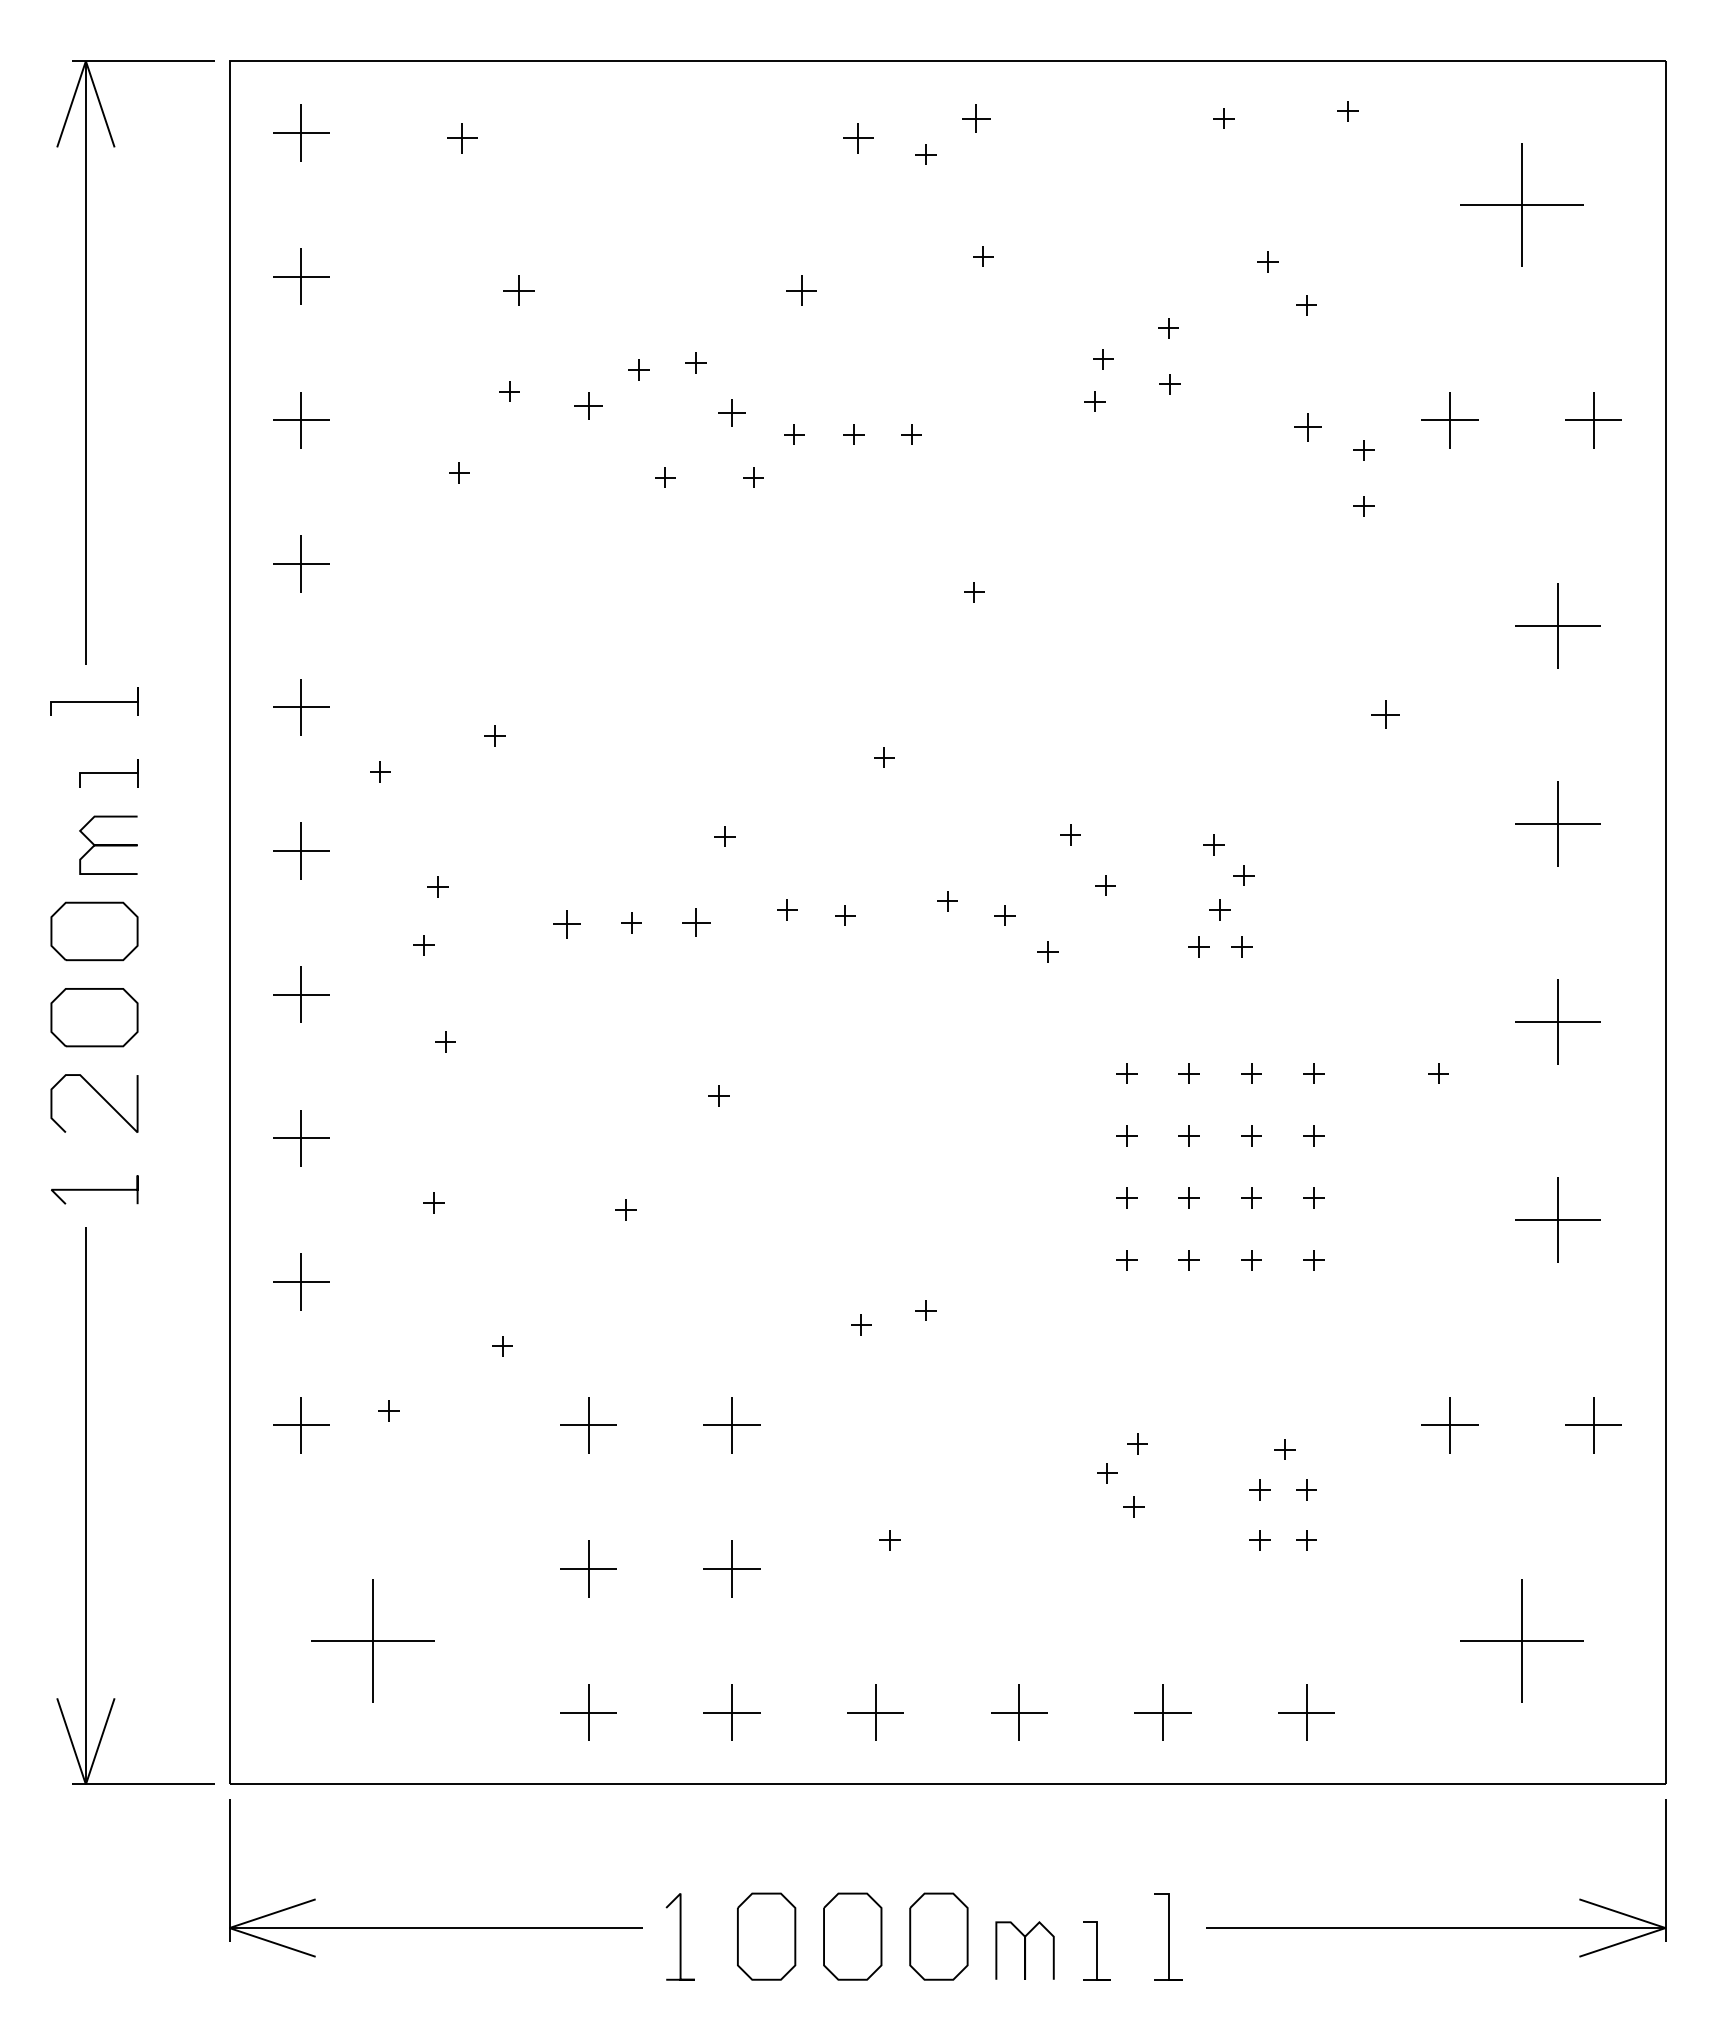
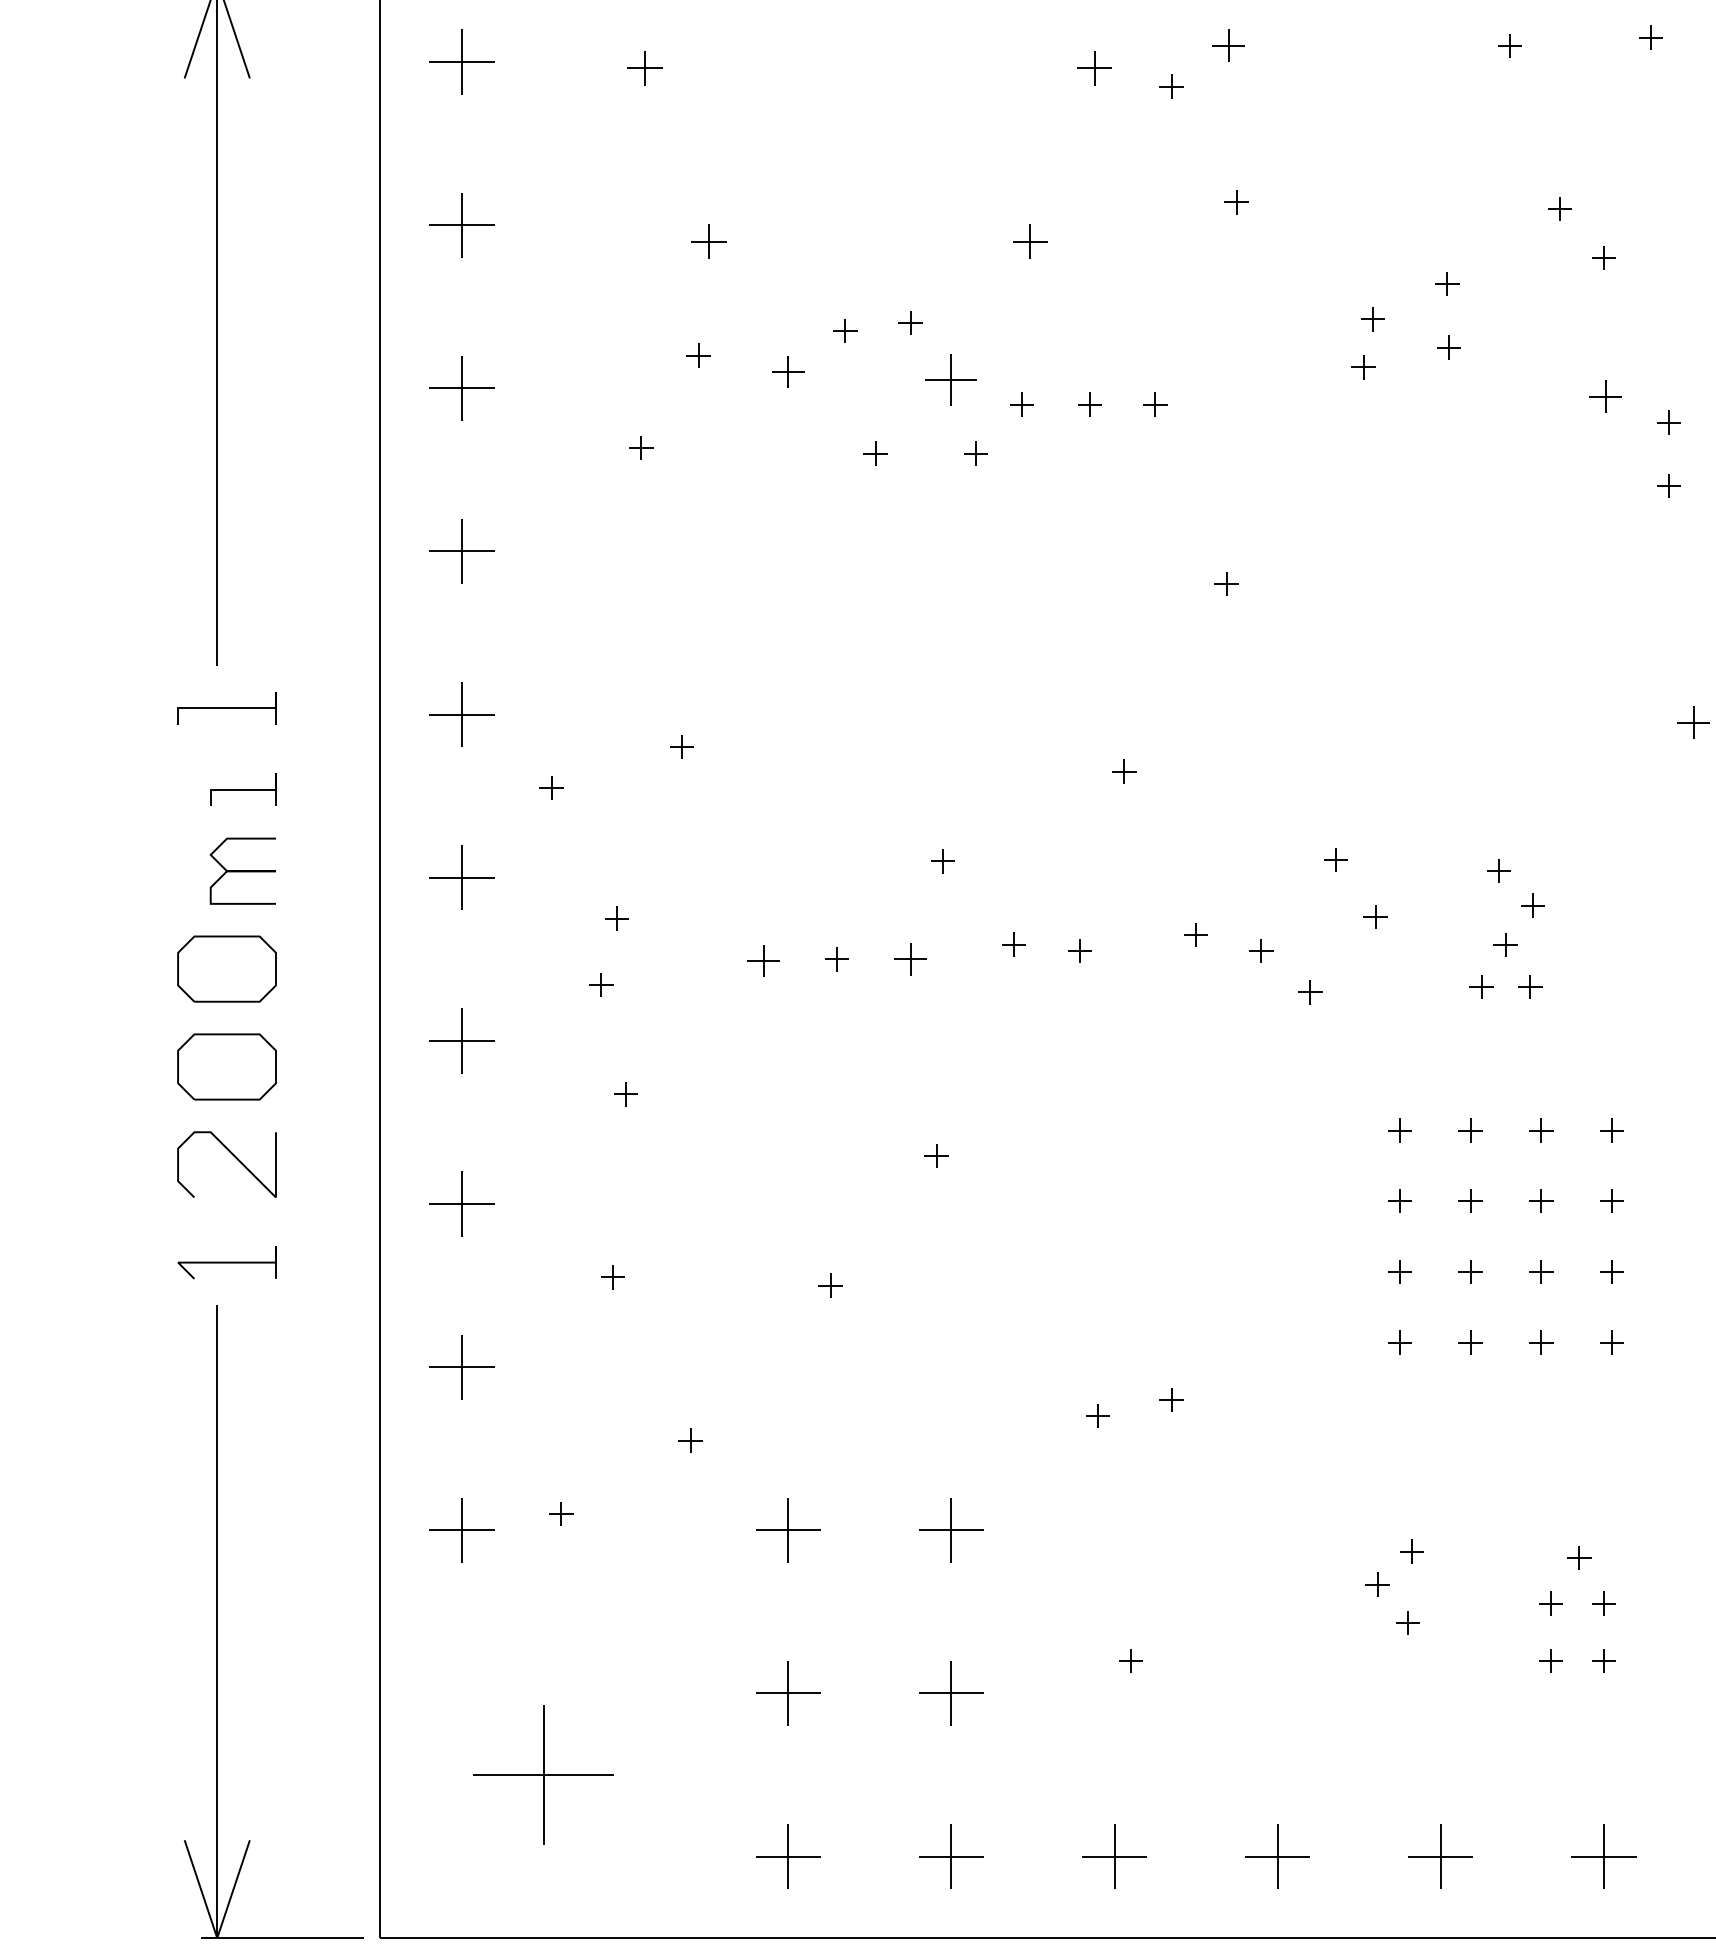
part: (731, 412) -> (950, 379), size x1.6

